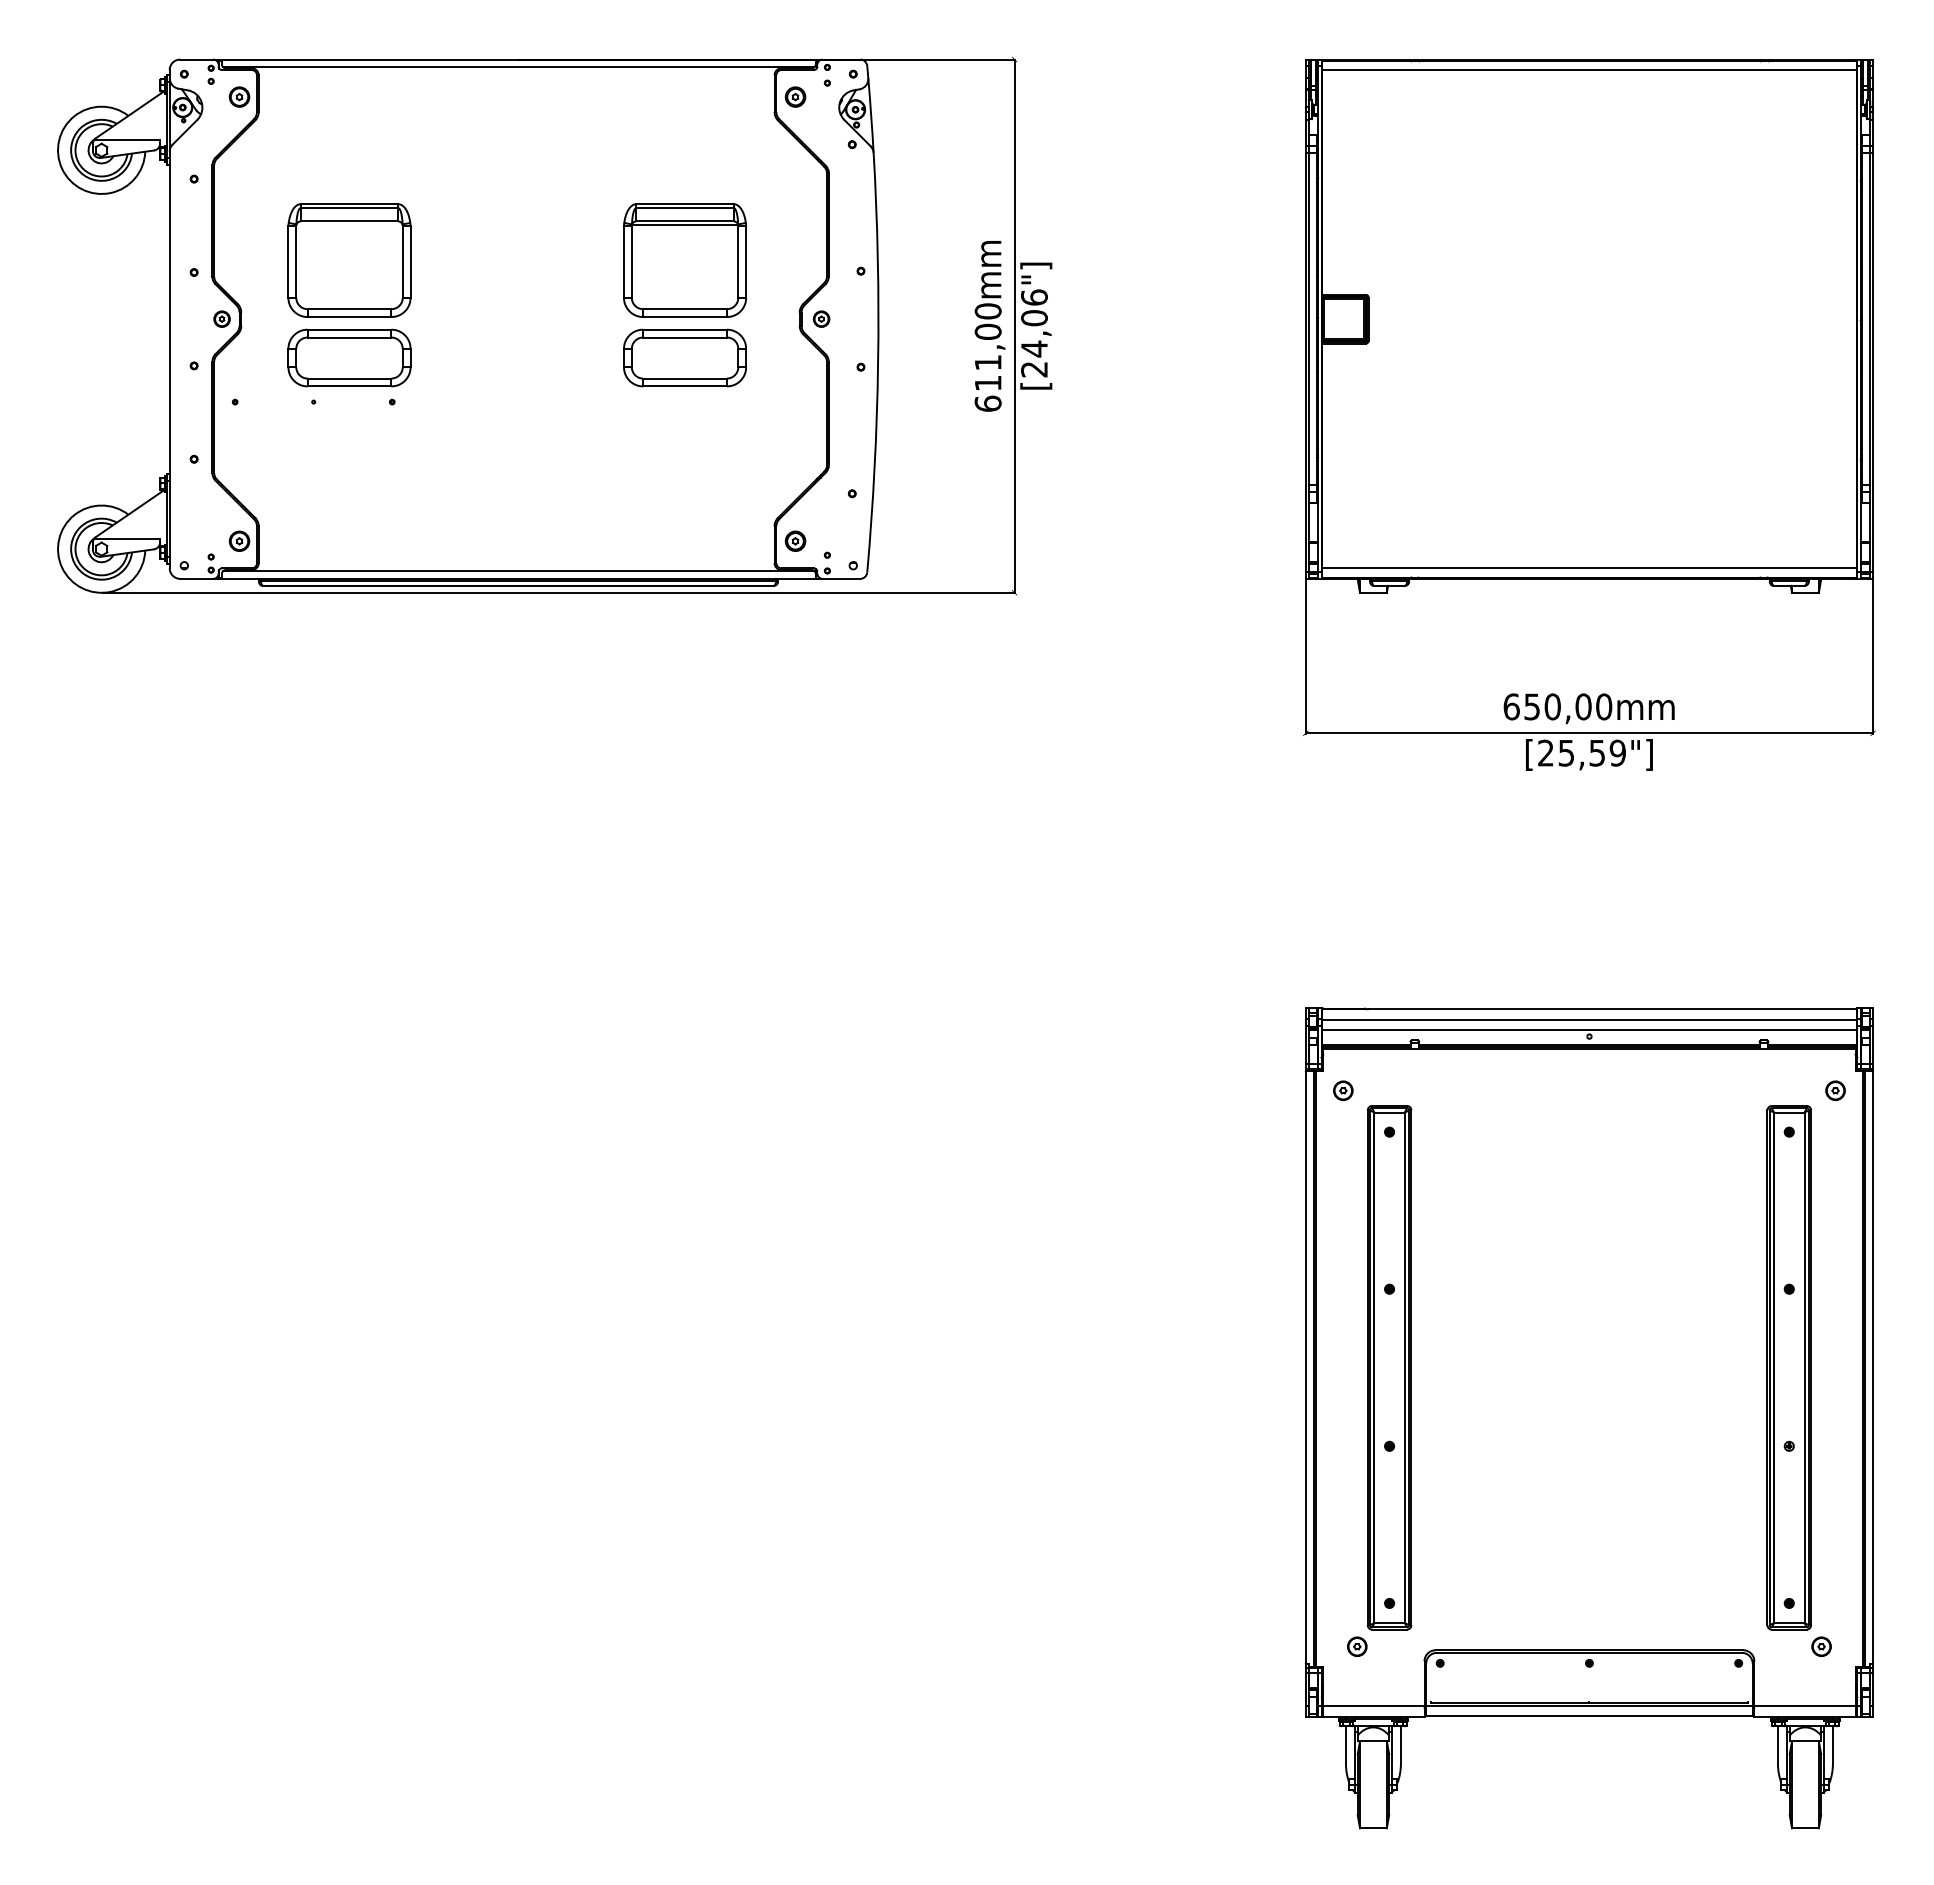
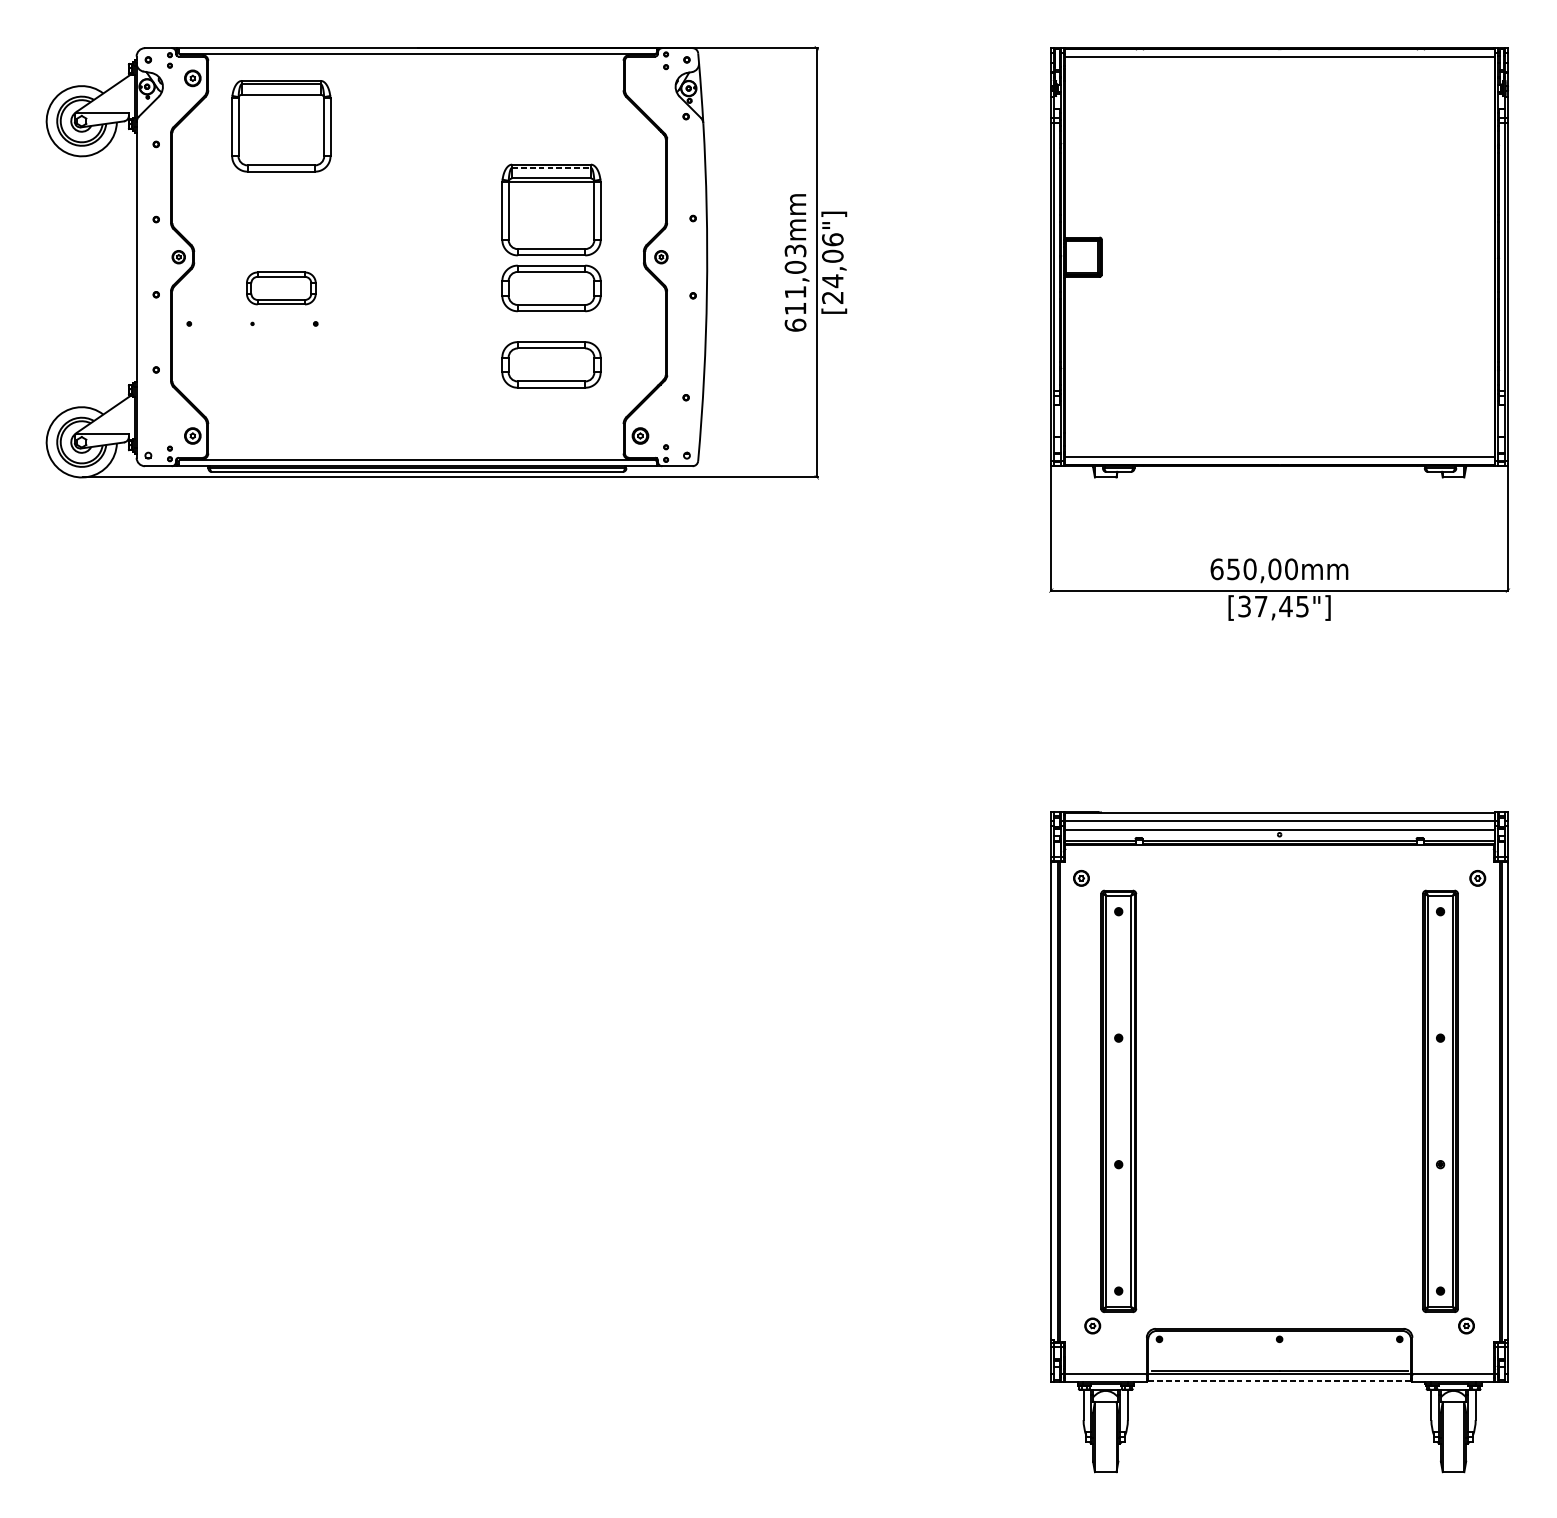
part: (795, 96) -> (640, 77), removed
line: (685, 208) -> (551, 168), solid -> dashed
part: (349, 260) -> (281, 126), moved
text: (987, 311) -> (795, 250), 611,00mm -> 611,03mm
part: (349, 357) -> (281, 288), size x0.7
part: (684, 452) -> (551, 364), added
text: (1581, 752) -> (1273, 606), [25,59"] -> [37,45"]
line: (1589, 1715) -> (1279, 1381), solid -> dashed

